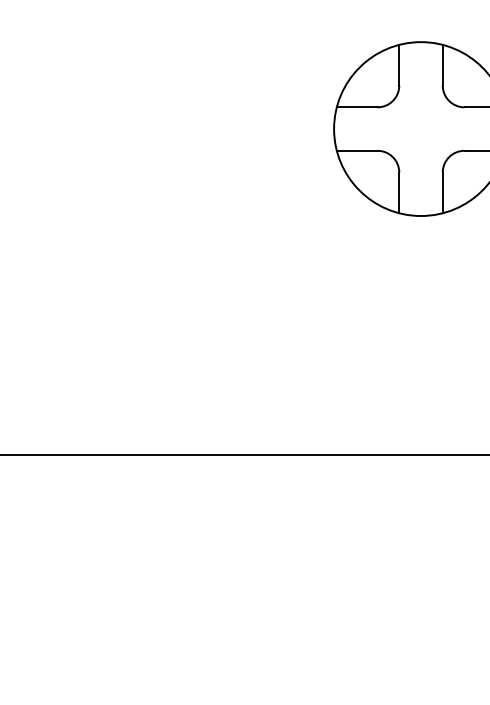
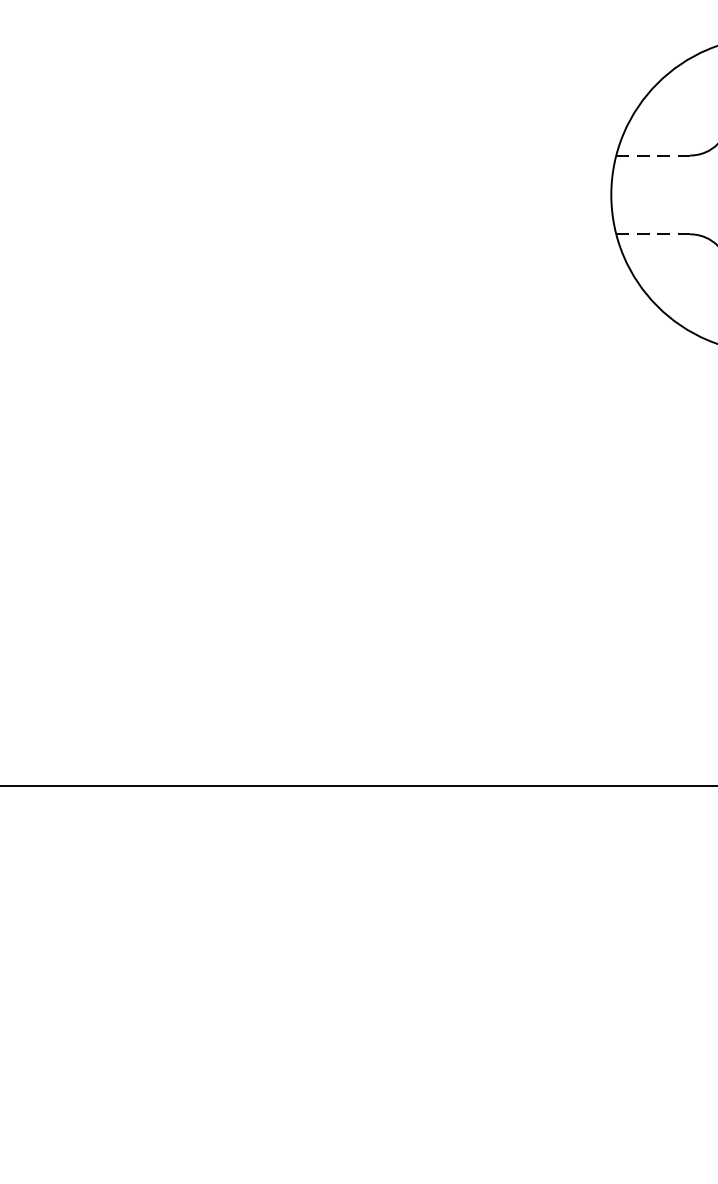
line: (357, 107) -> (653, 155), solid -> dashed
line: (357, 150) -> (653, 233), solid -> dashed

